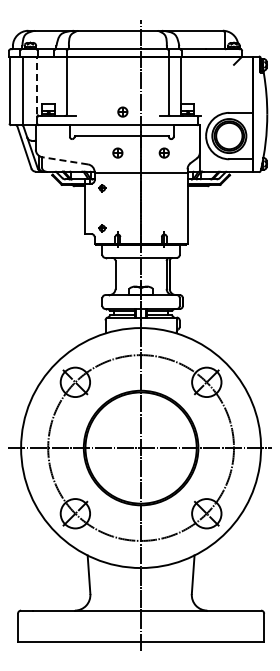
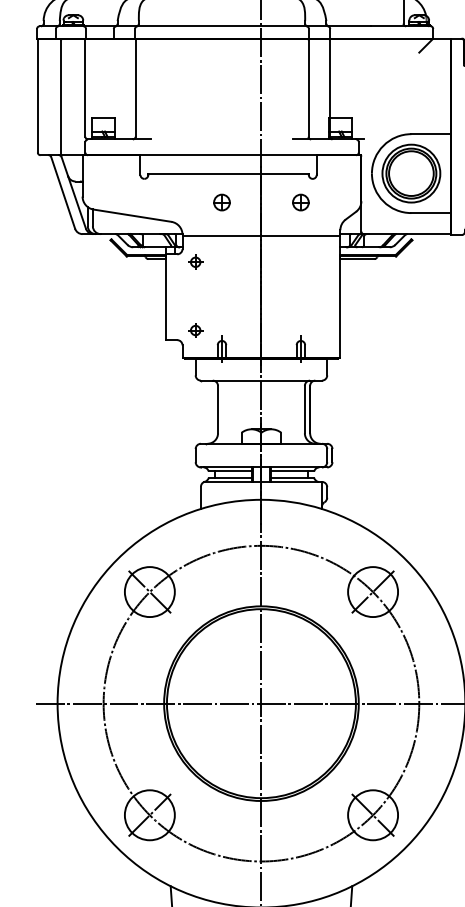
line: (37, 85) -> (85, 87), dashed -> solid
part: (122, 111) -> (229, 131), removed
line: (64, 160) -> (131, 215), dashed -> solid

